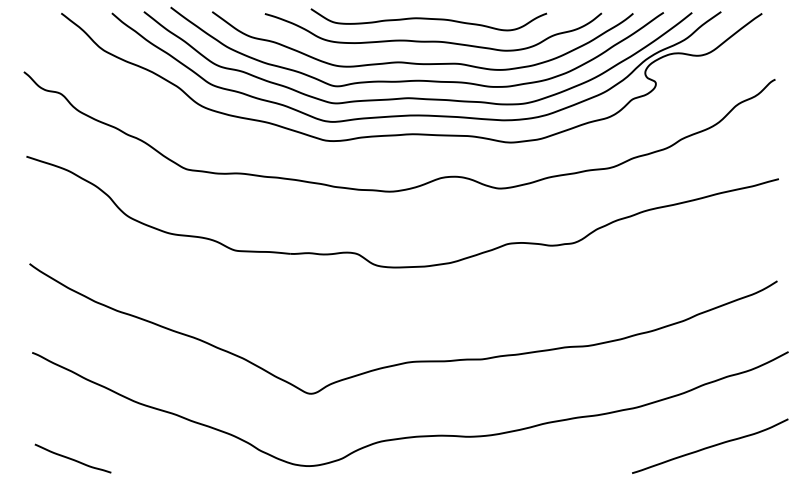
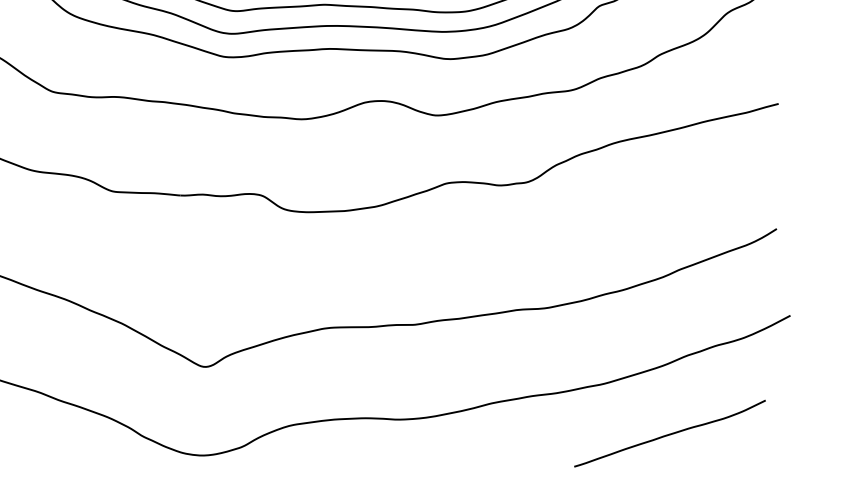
curve: (710, 445) -> (670, 432), moved

